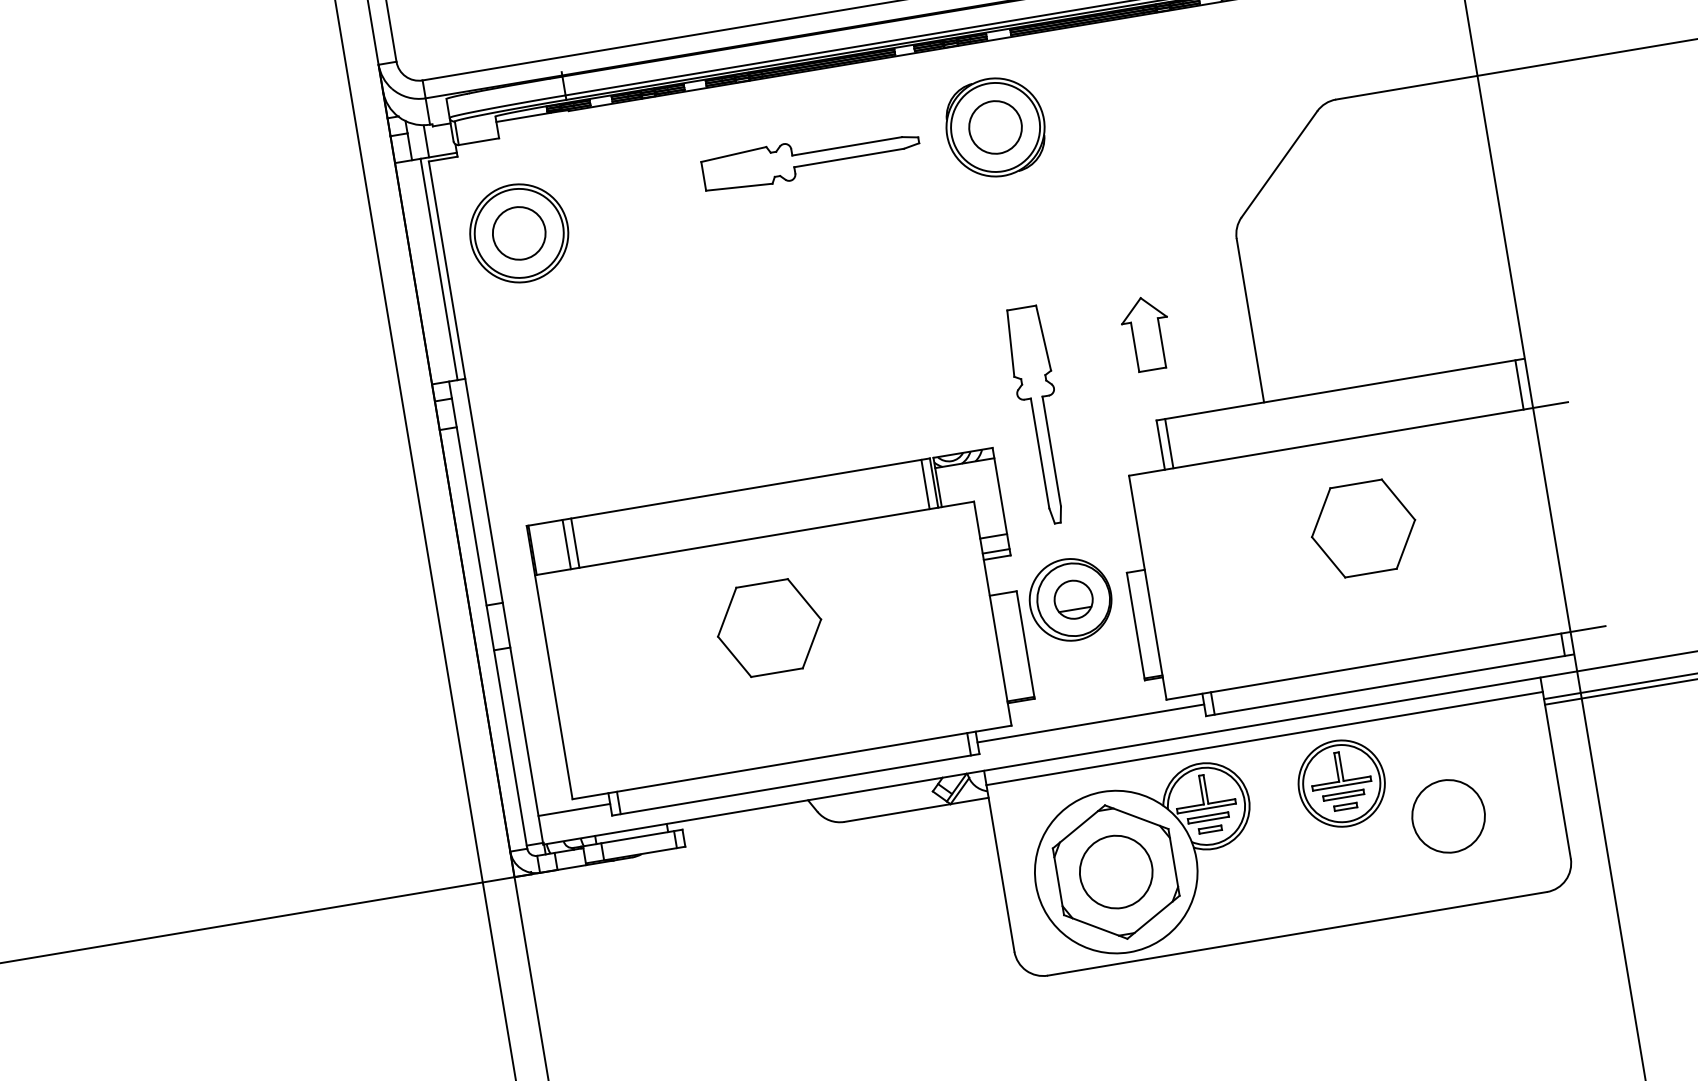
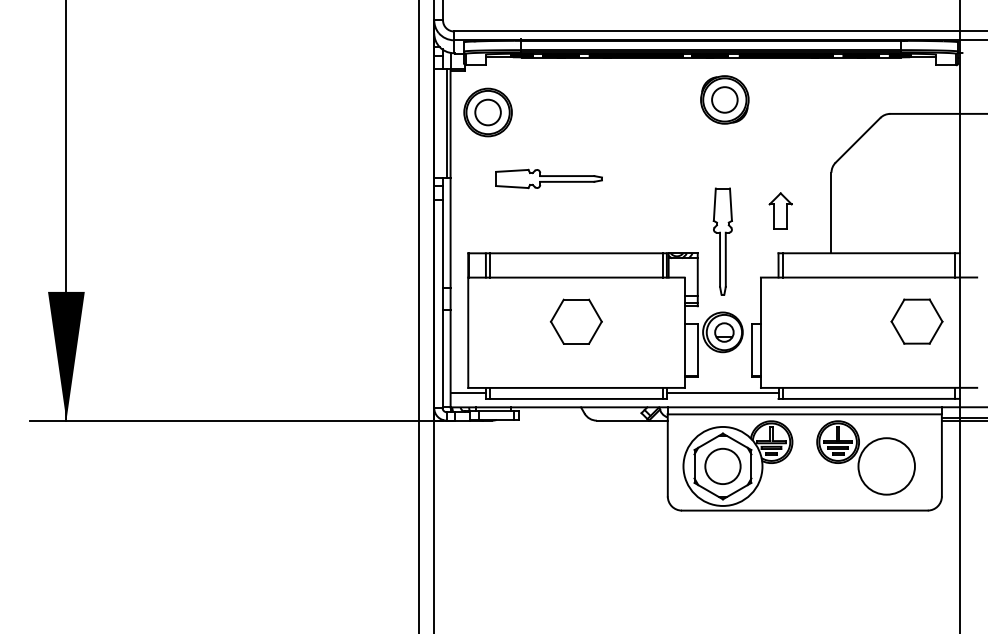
part: (809, 157) -> (548, 178), moved
part: (1362, 528) -> (916, 321), moved
circle: (1448, 816) -> (886, 466), size x1.6

